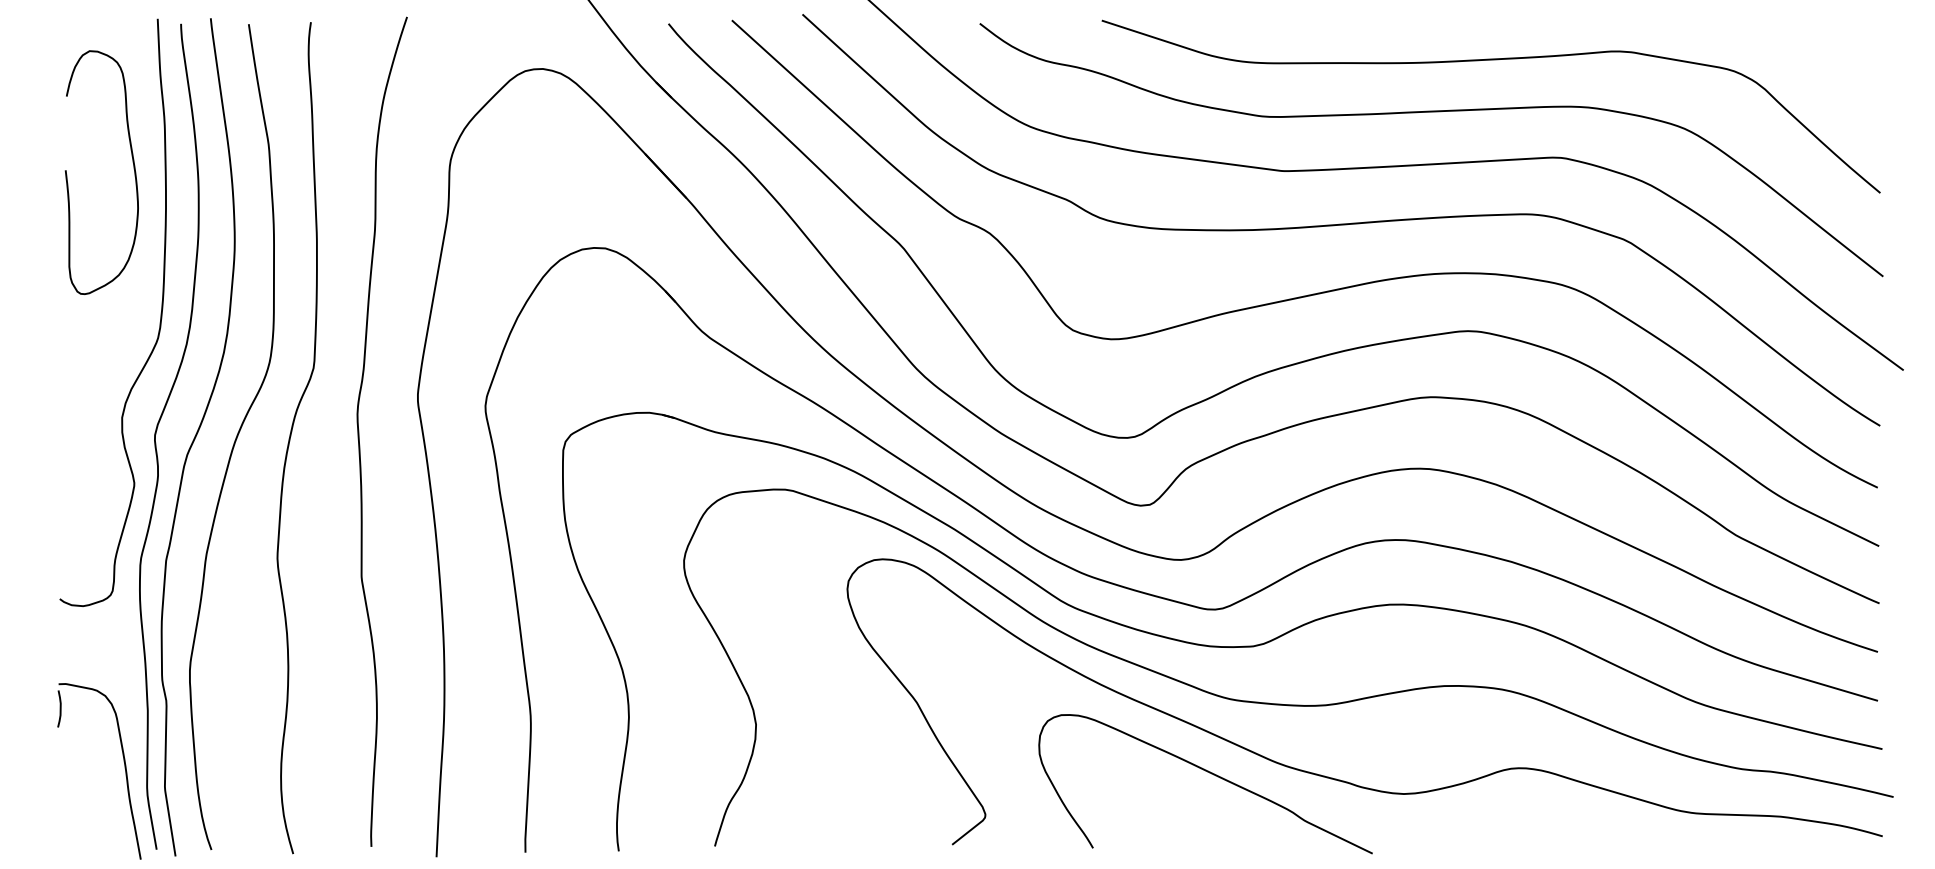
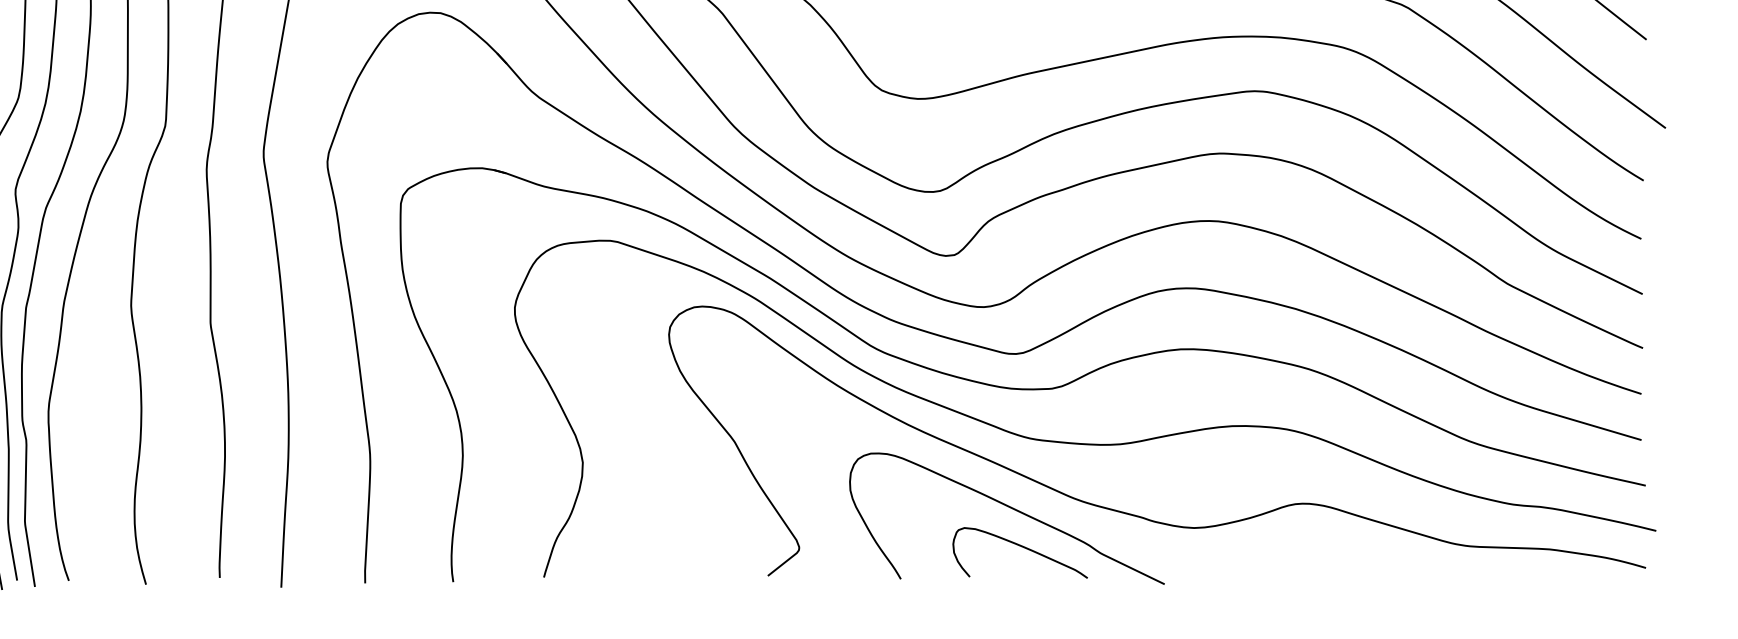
curve: (1221, 814) -> (1022, 547), added

